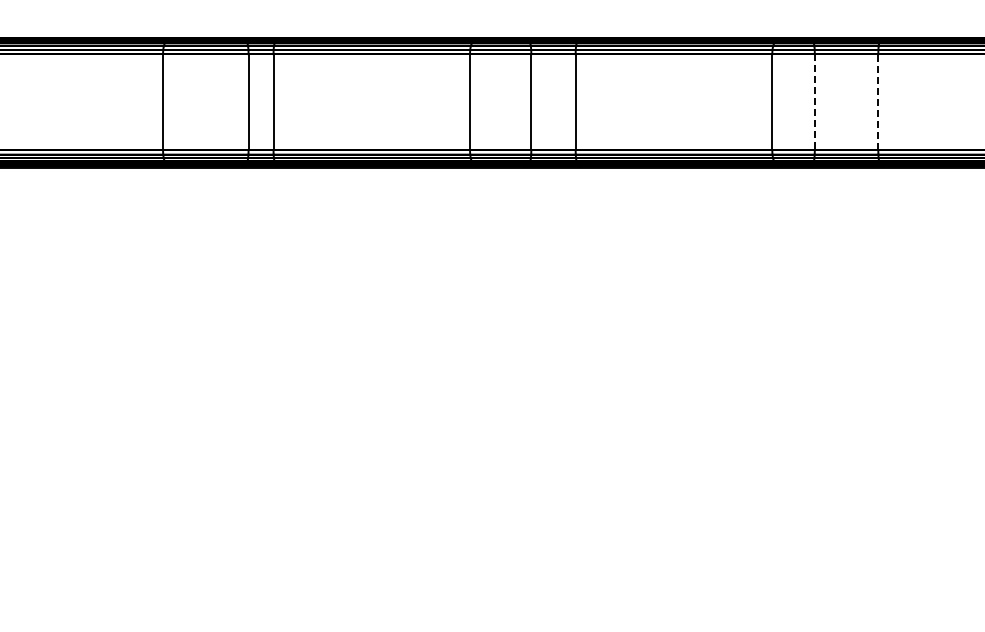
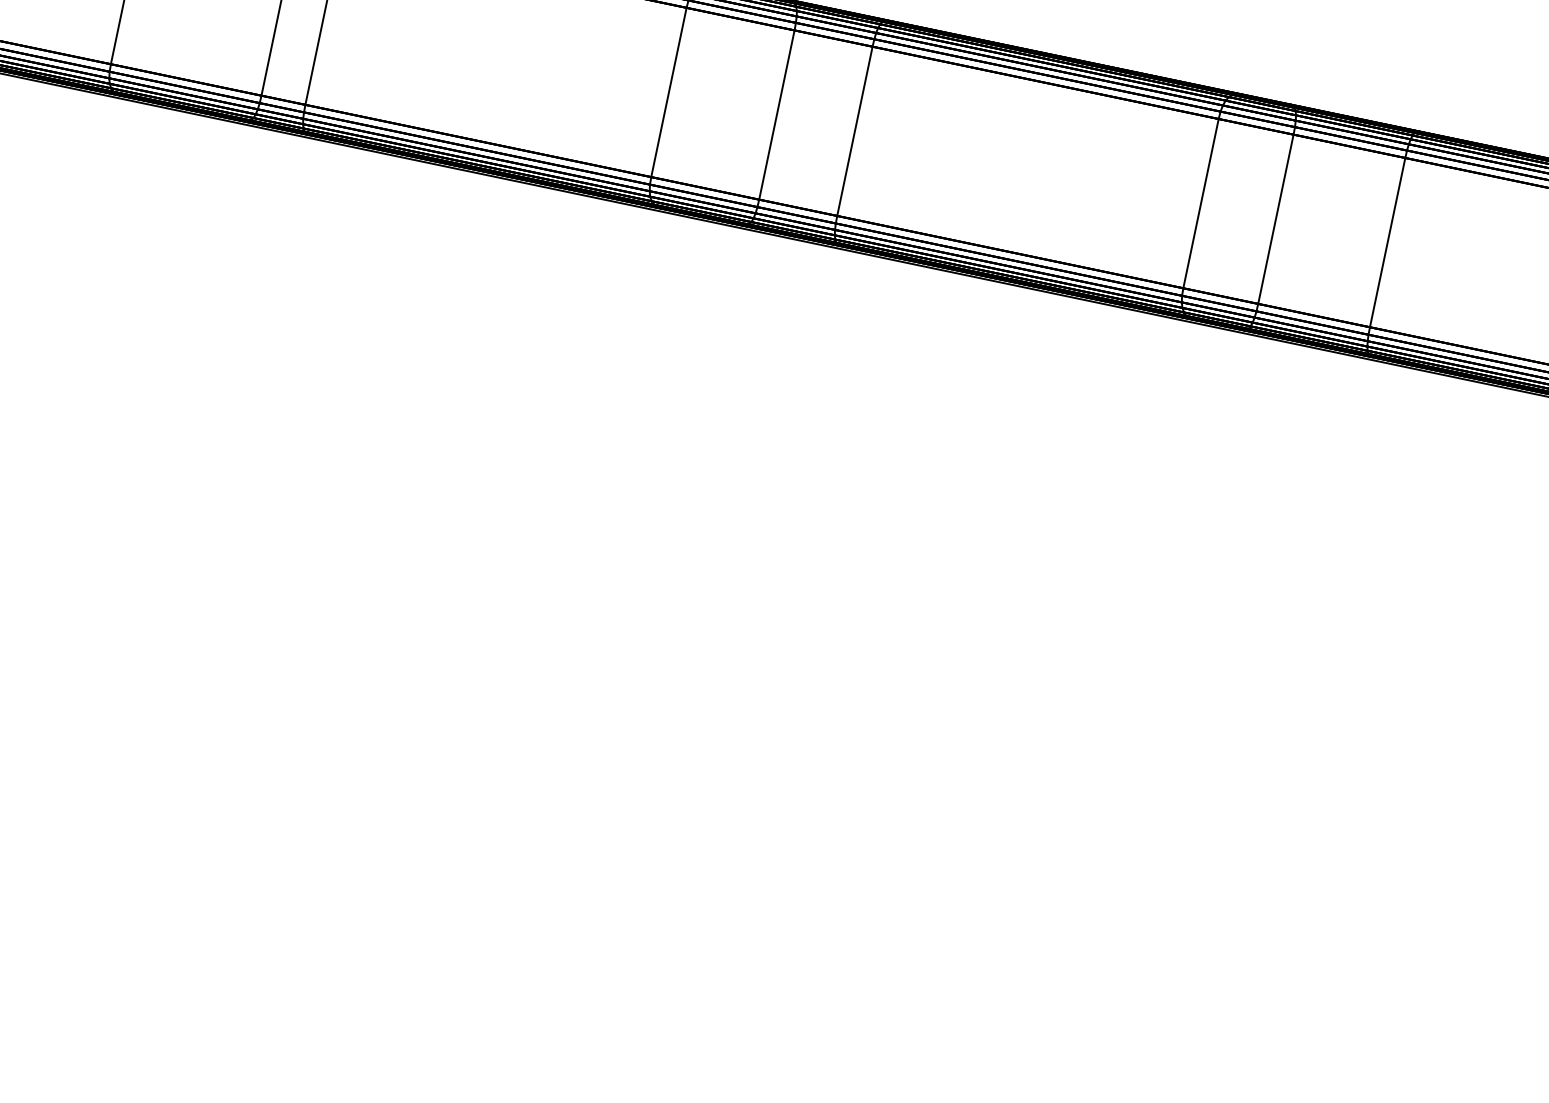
line: (878, 101) -> (1388, 241), dashed -> solid
line: (814, 102) -> (1275, 219), dashed -> solid

